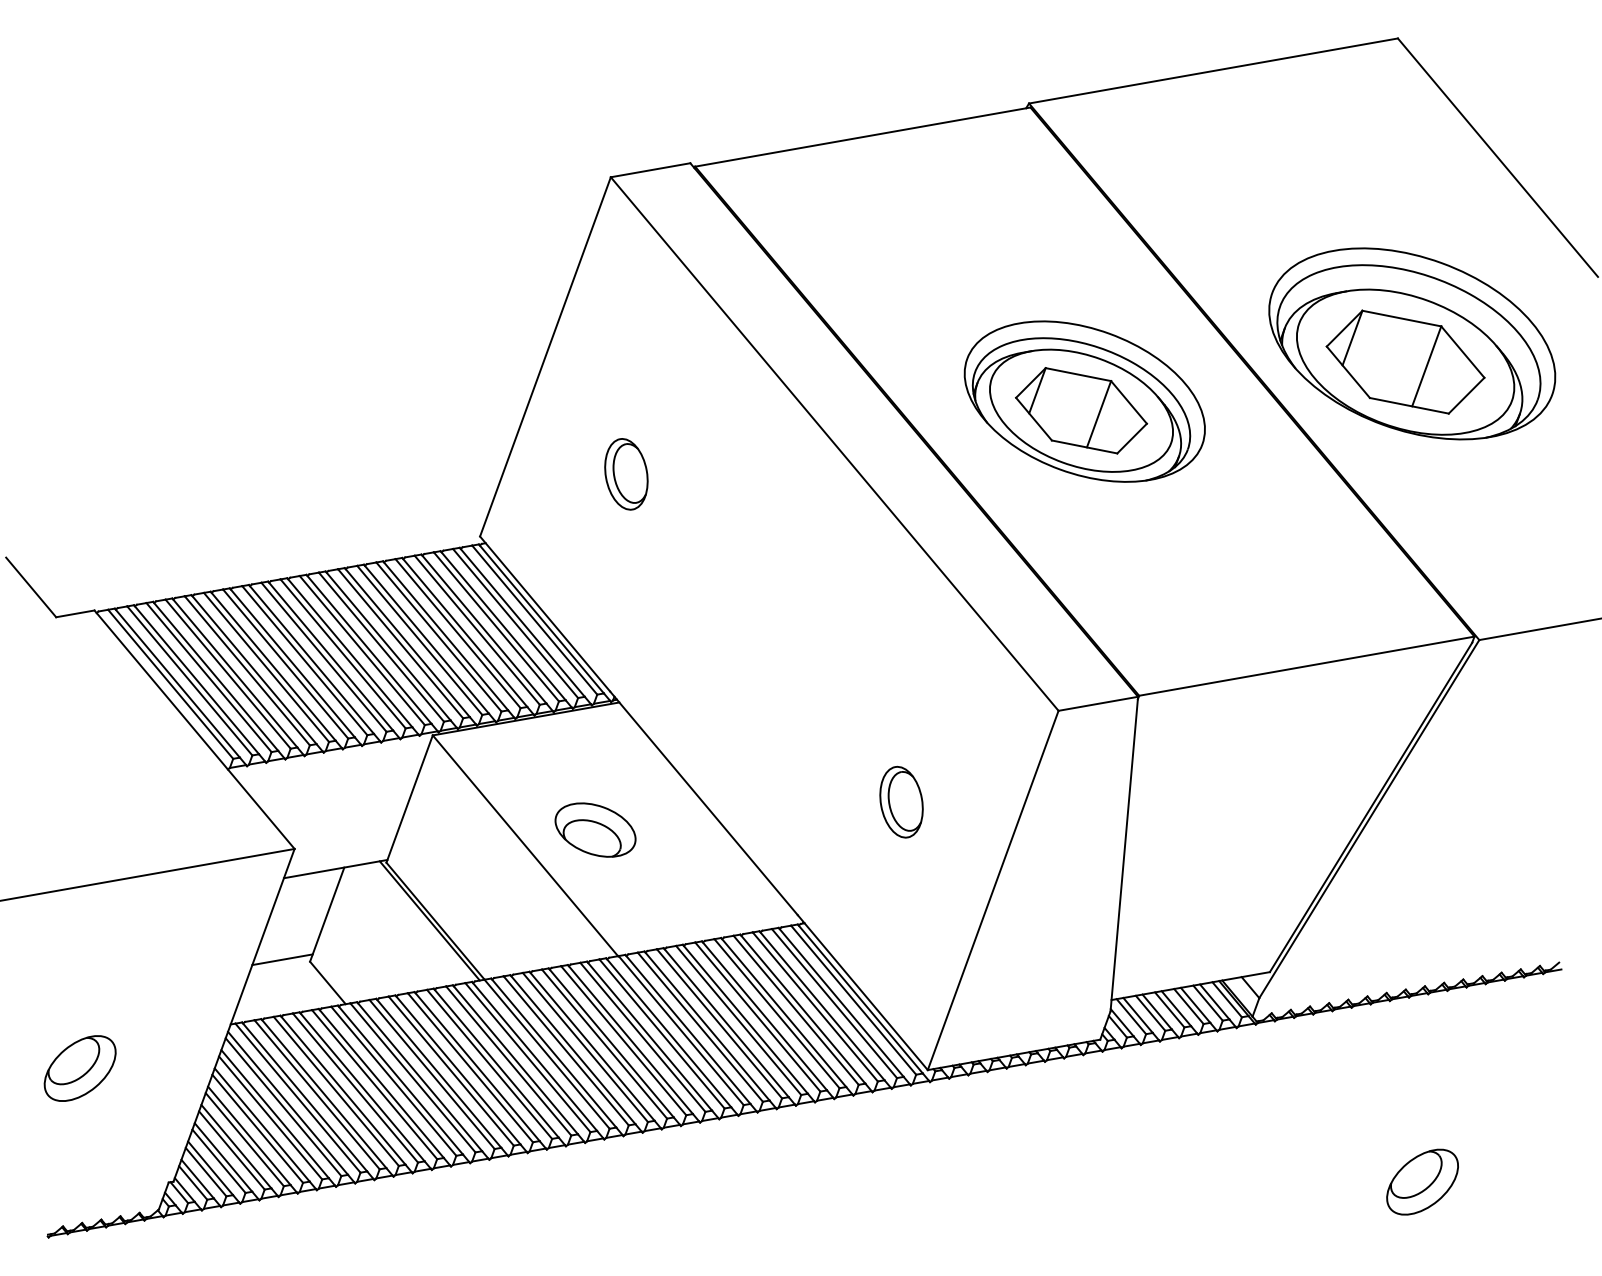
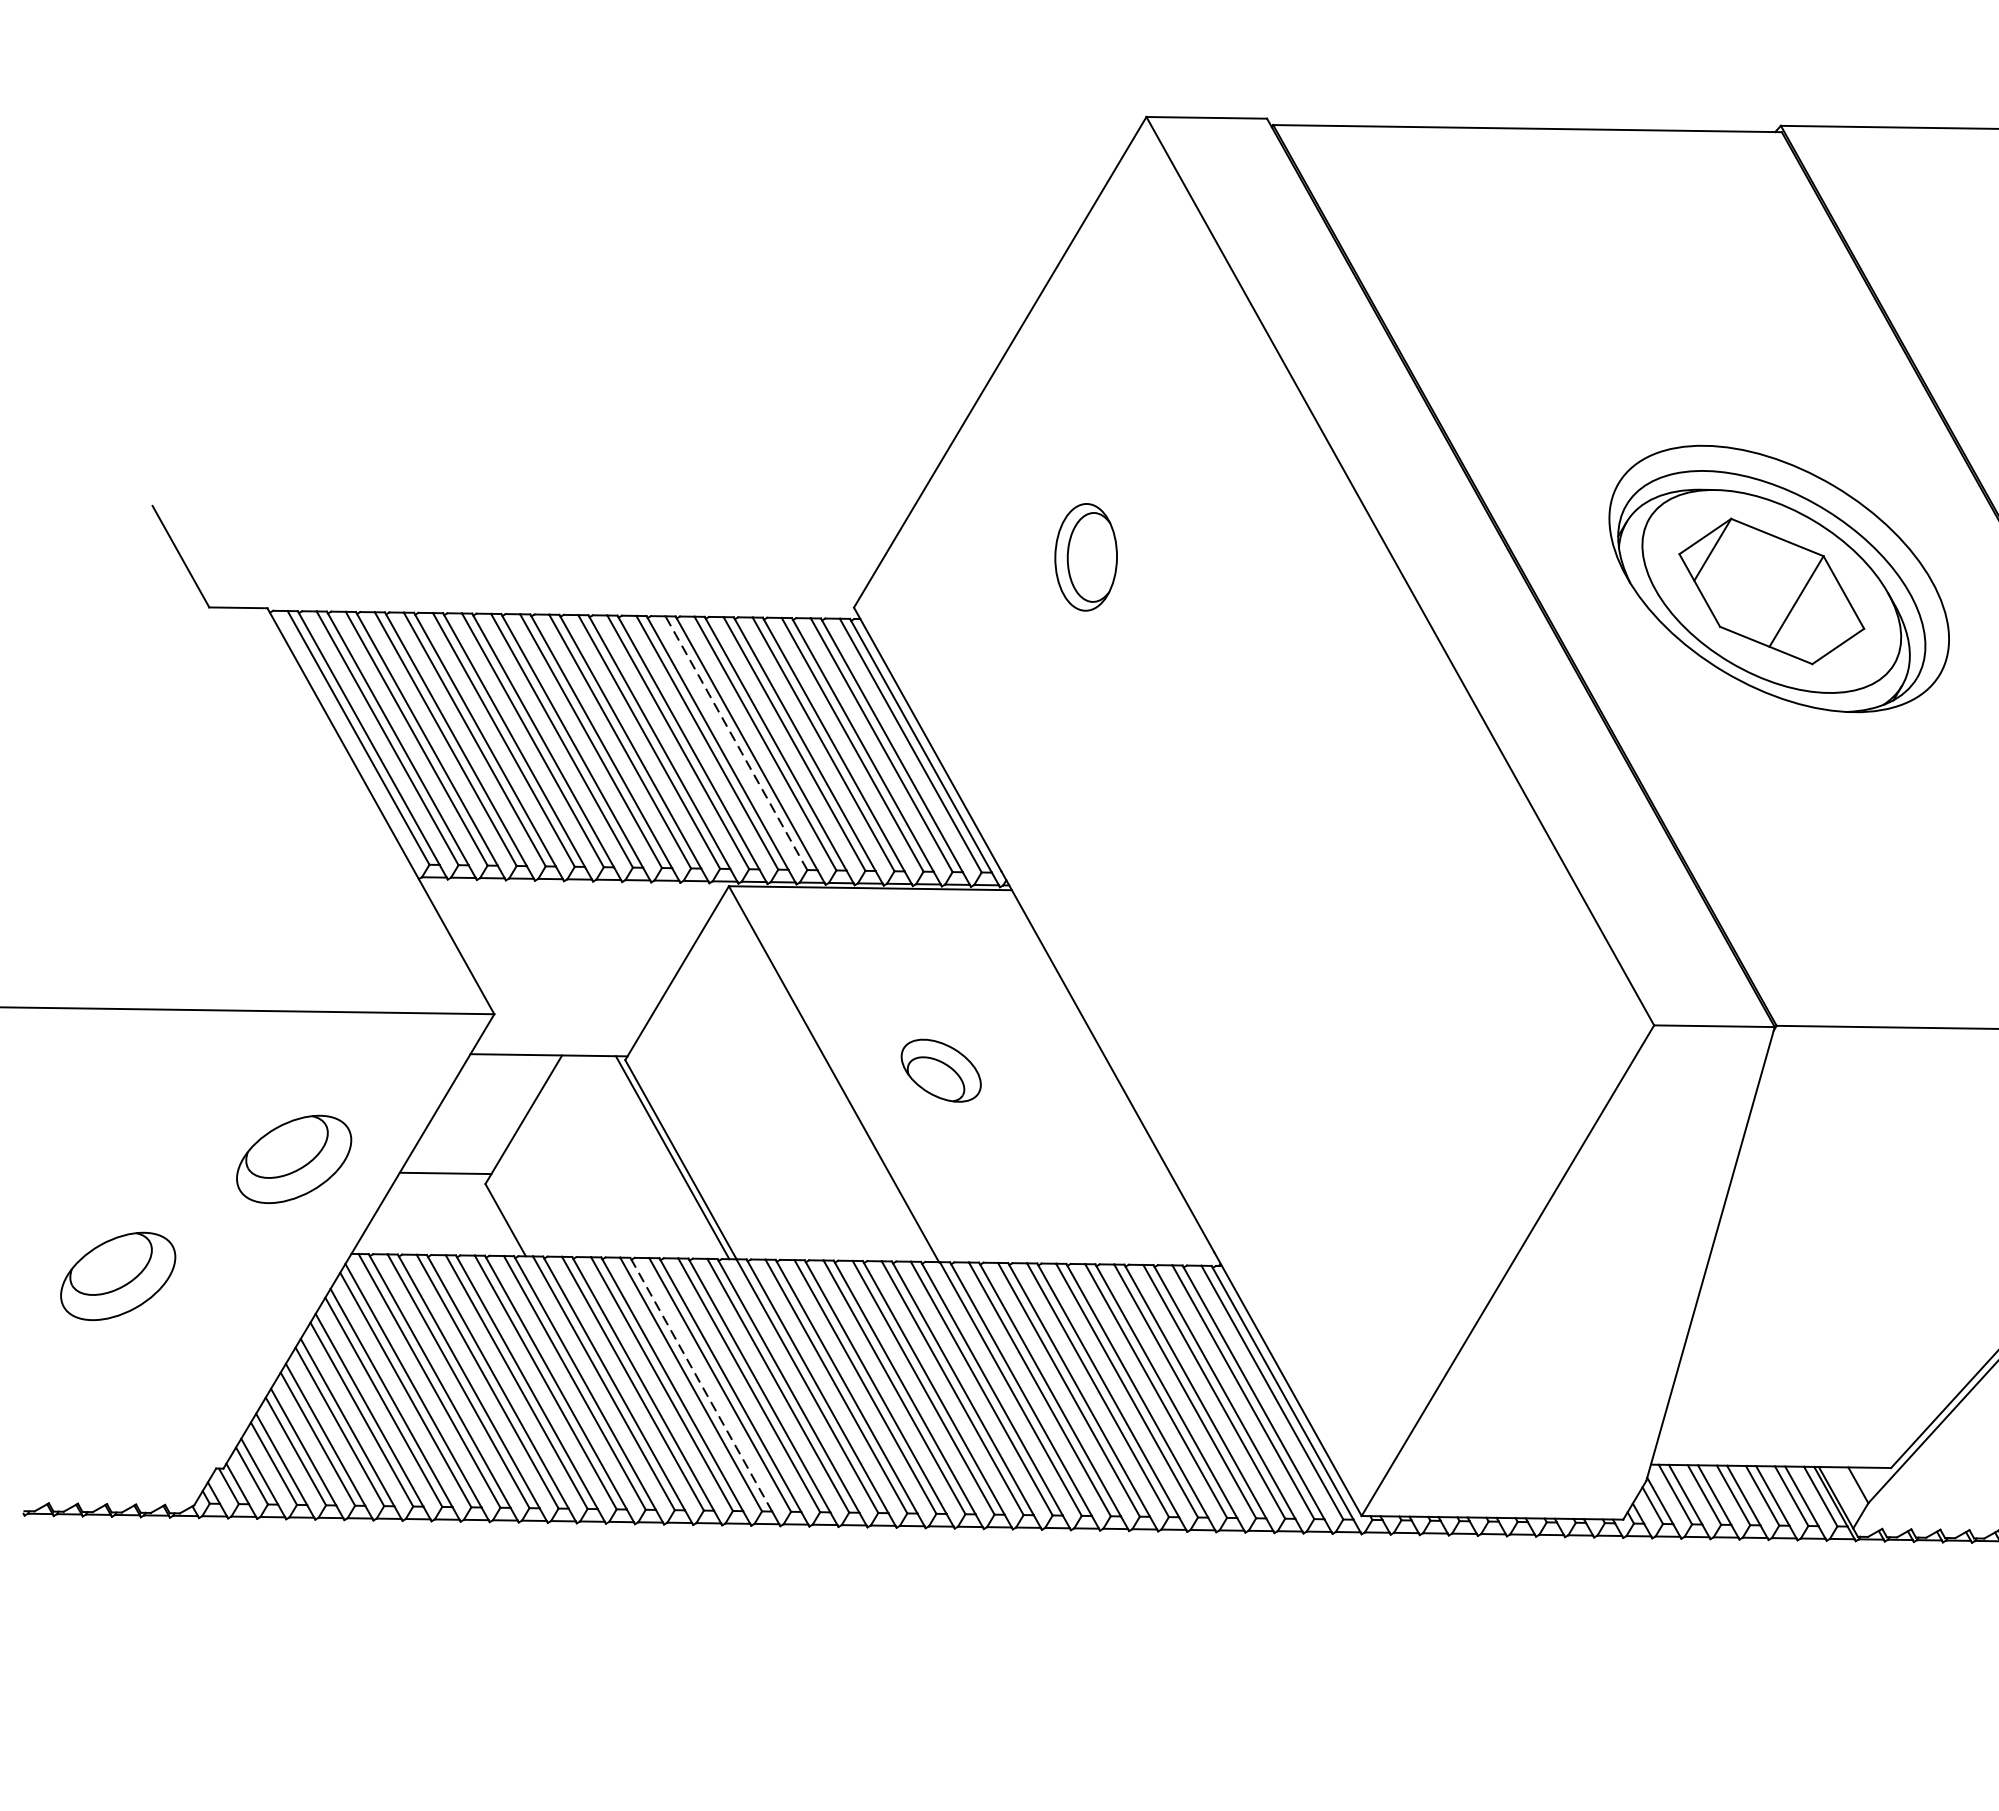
line: (419, 640) -> (735, 743), solid -> dashed
part: (901, 801) -> (1398, 1114), removed
part: (595, 829) -> (941, 1069), size x0.7
part: (180, 969) -> (293, 1159), added
line: (476, 1066) -> (700, 1384), solid -> dashed

